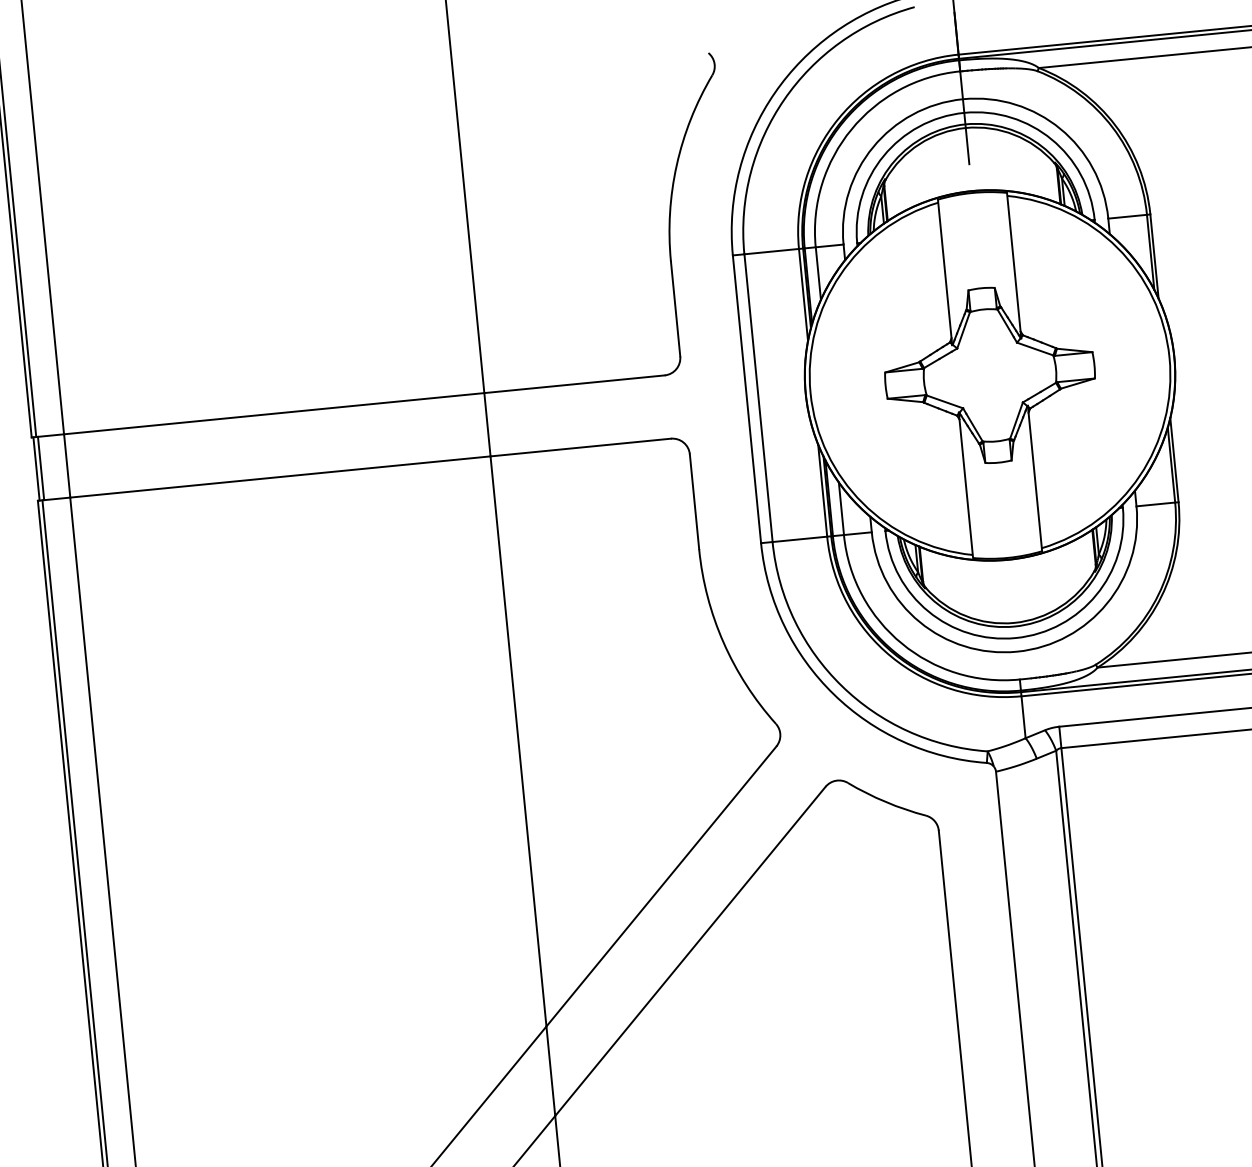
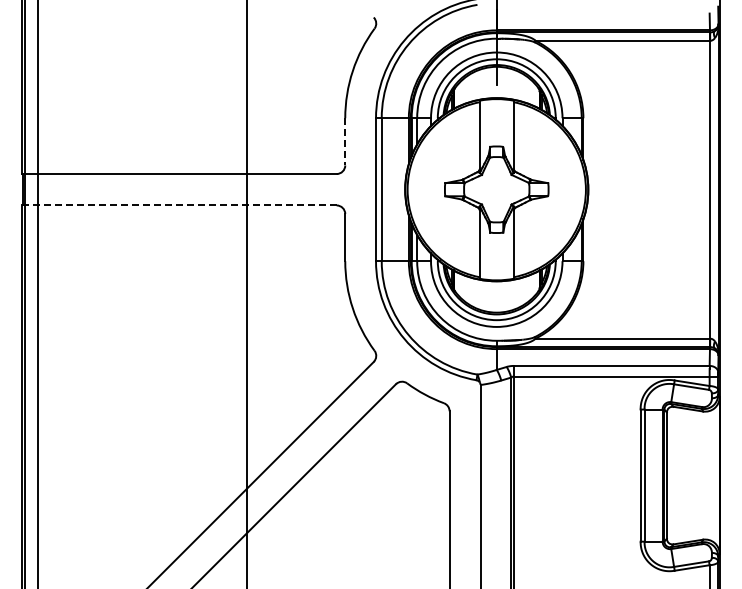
line: (676, 308) -> (345, 141), solid -> dashed
line: (354, 469) -> (179, 205), solid -> dashed

